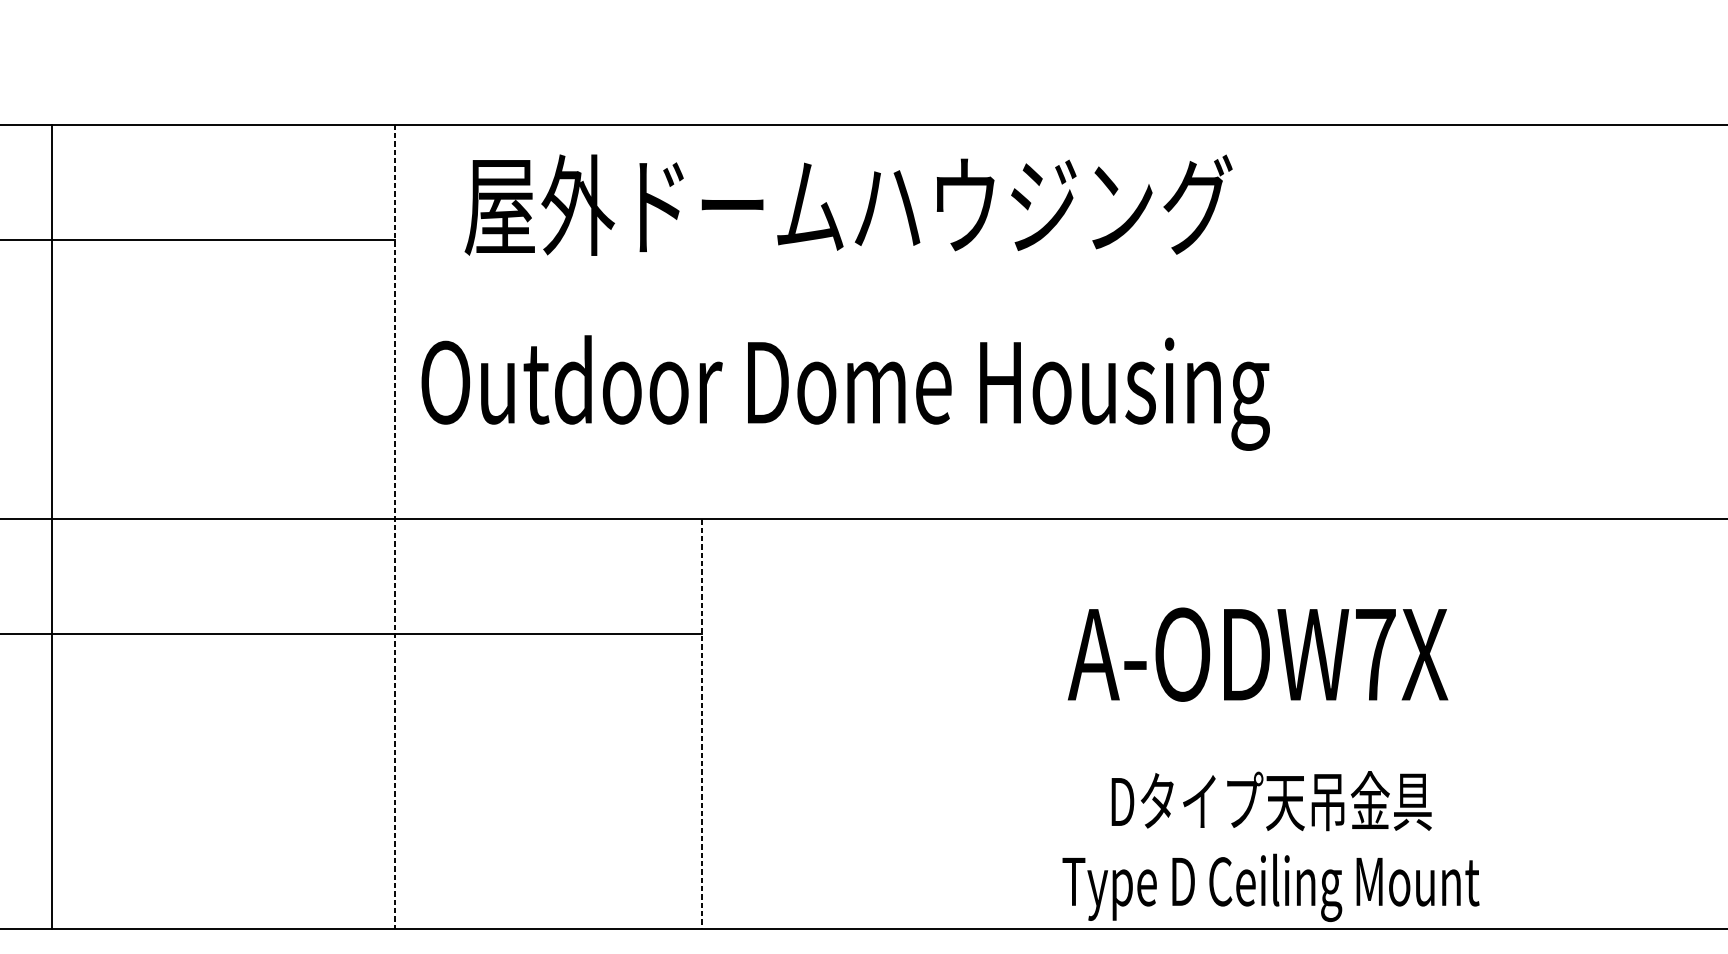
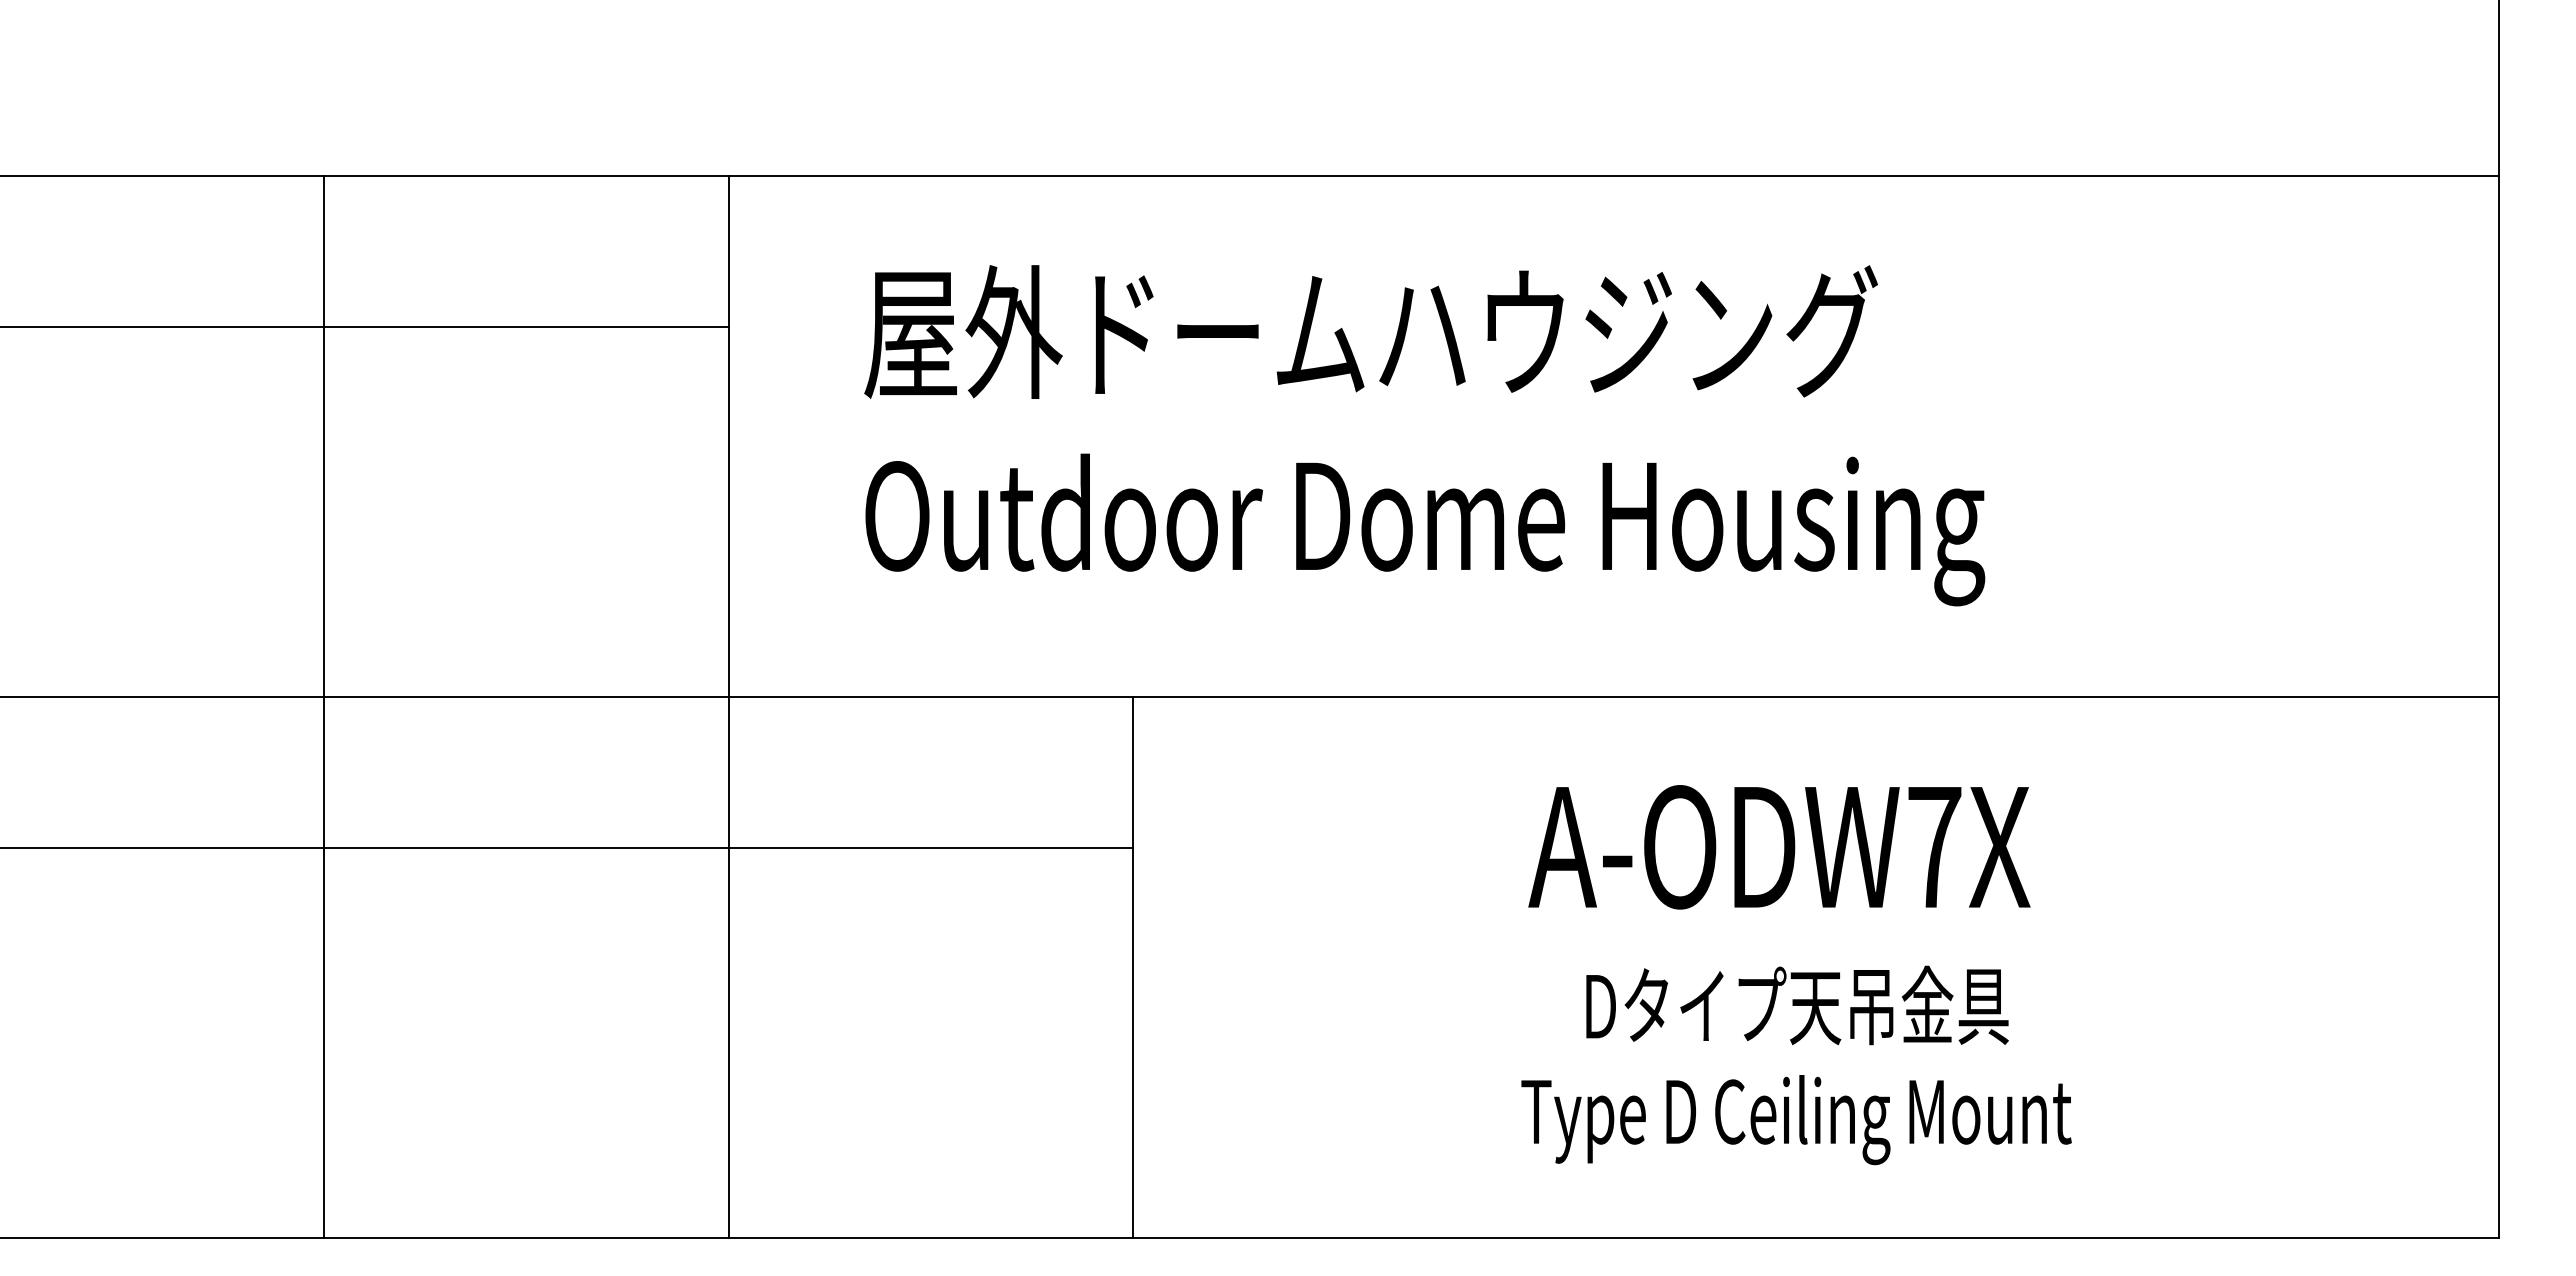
text: (848, 204) -> (1370, 331), moved
text: (845, 392) -> (1425, 529), moved
line: (51, 526) -> (324, 706), moved
line: (395, 526) -> (728, 706), dashed -> solid
text: (1258, 654) -> (1779, 847), moved
line: (701, 724) -> (1133, 967), dashed -> solid
text: (1270, 846) -> (1796, 1065), moved

